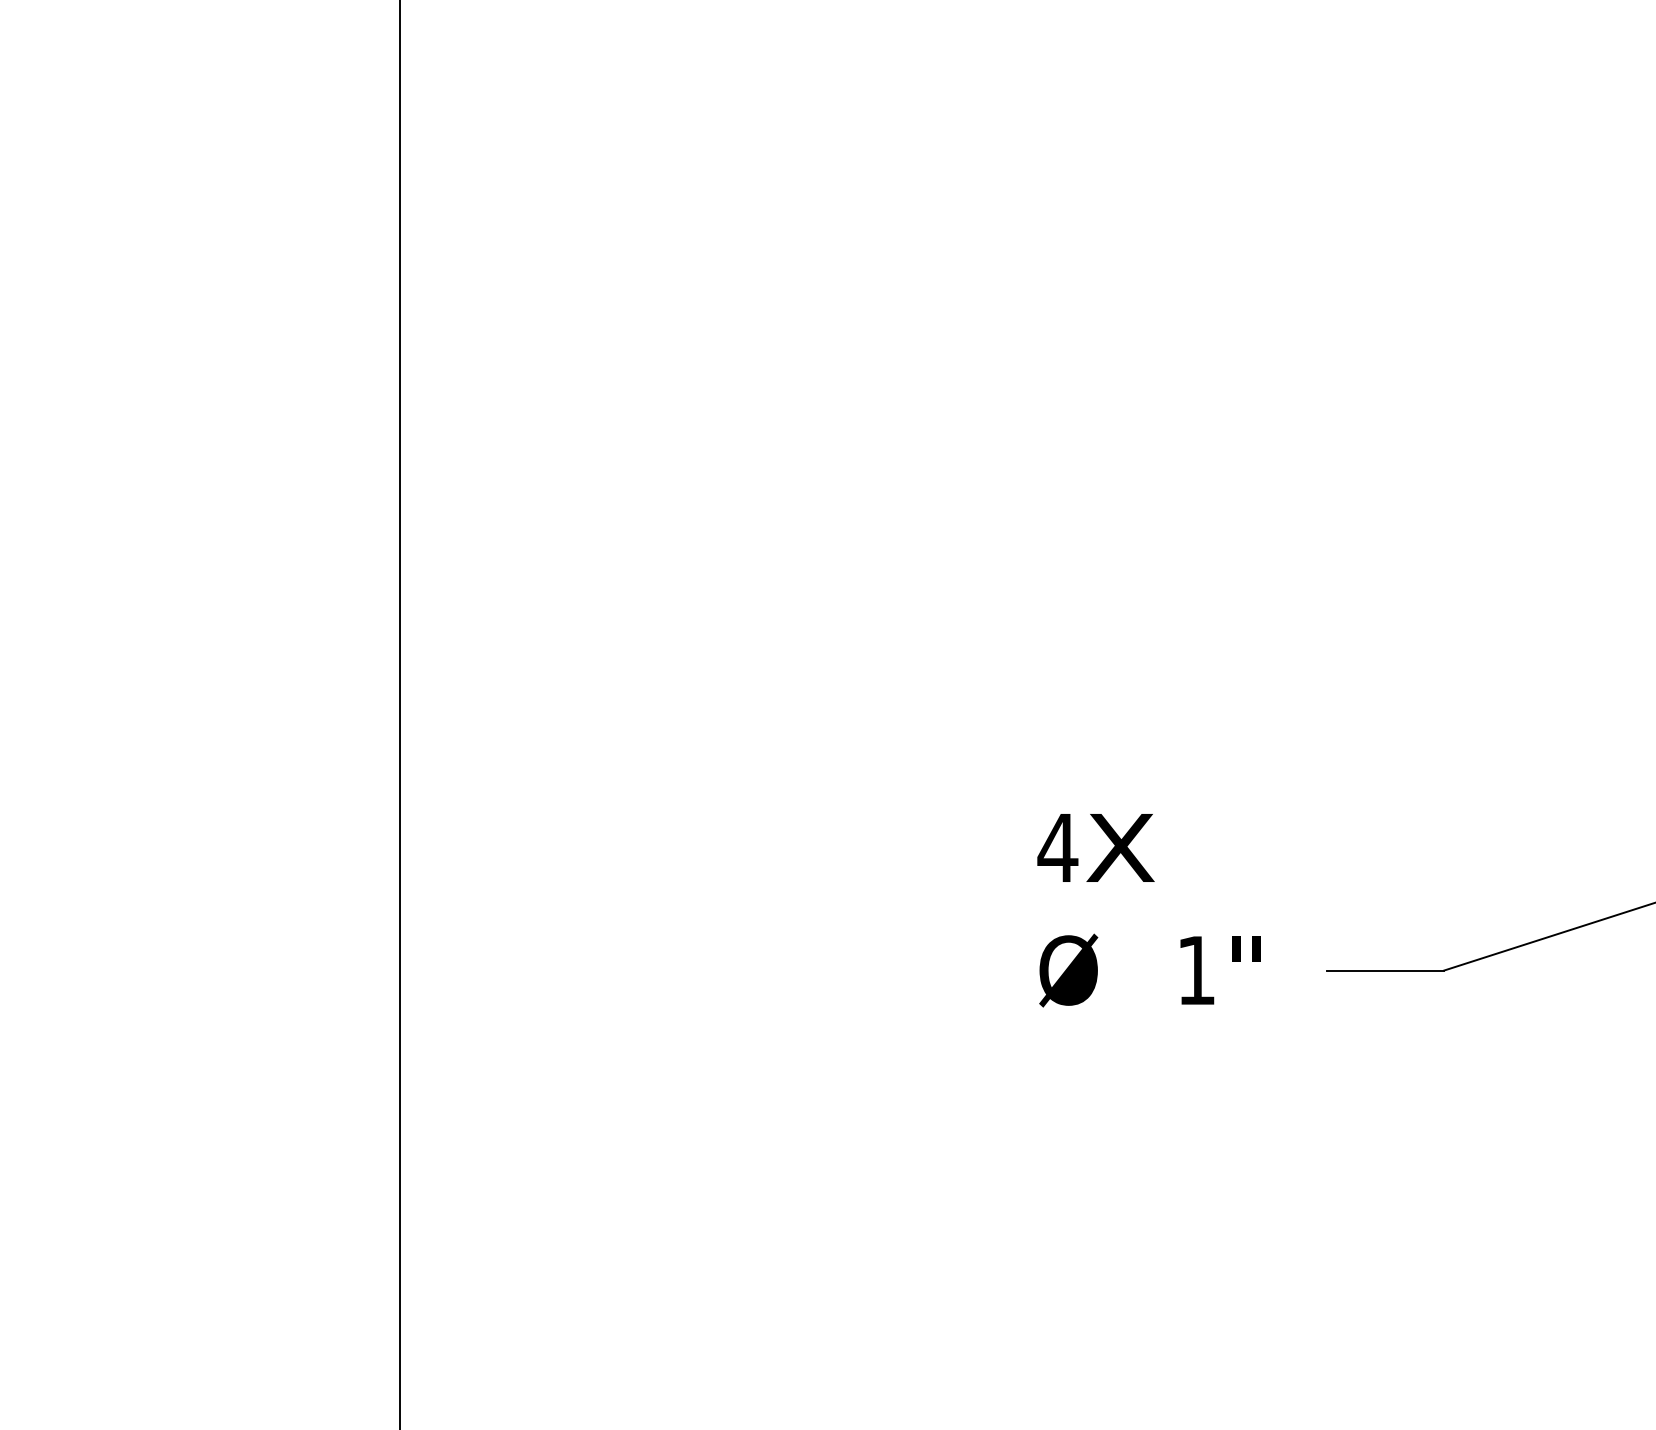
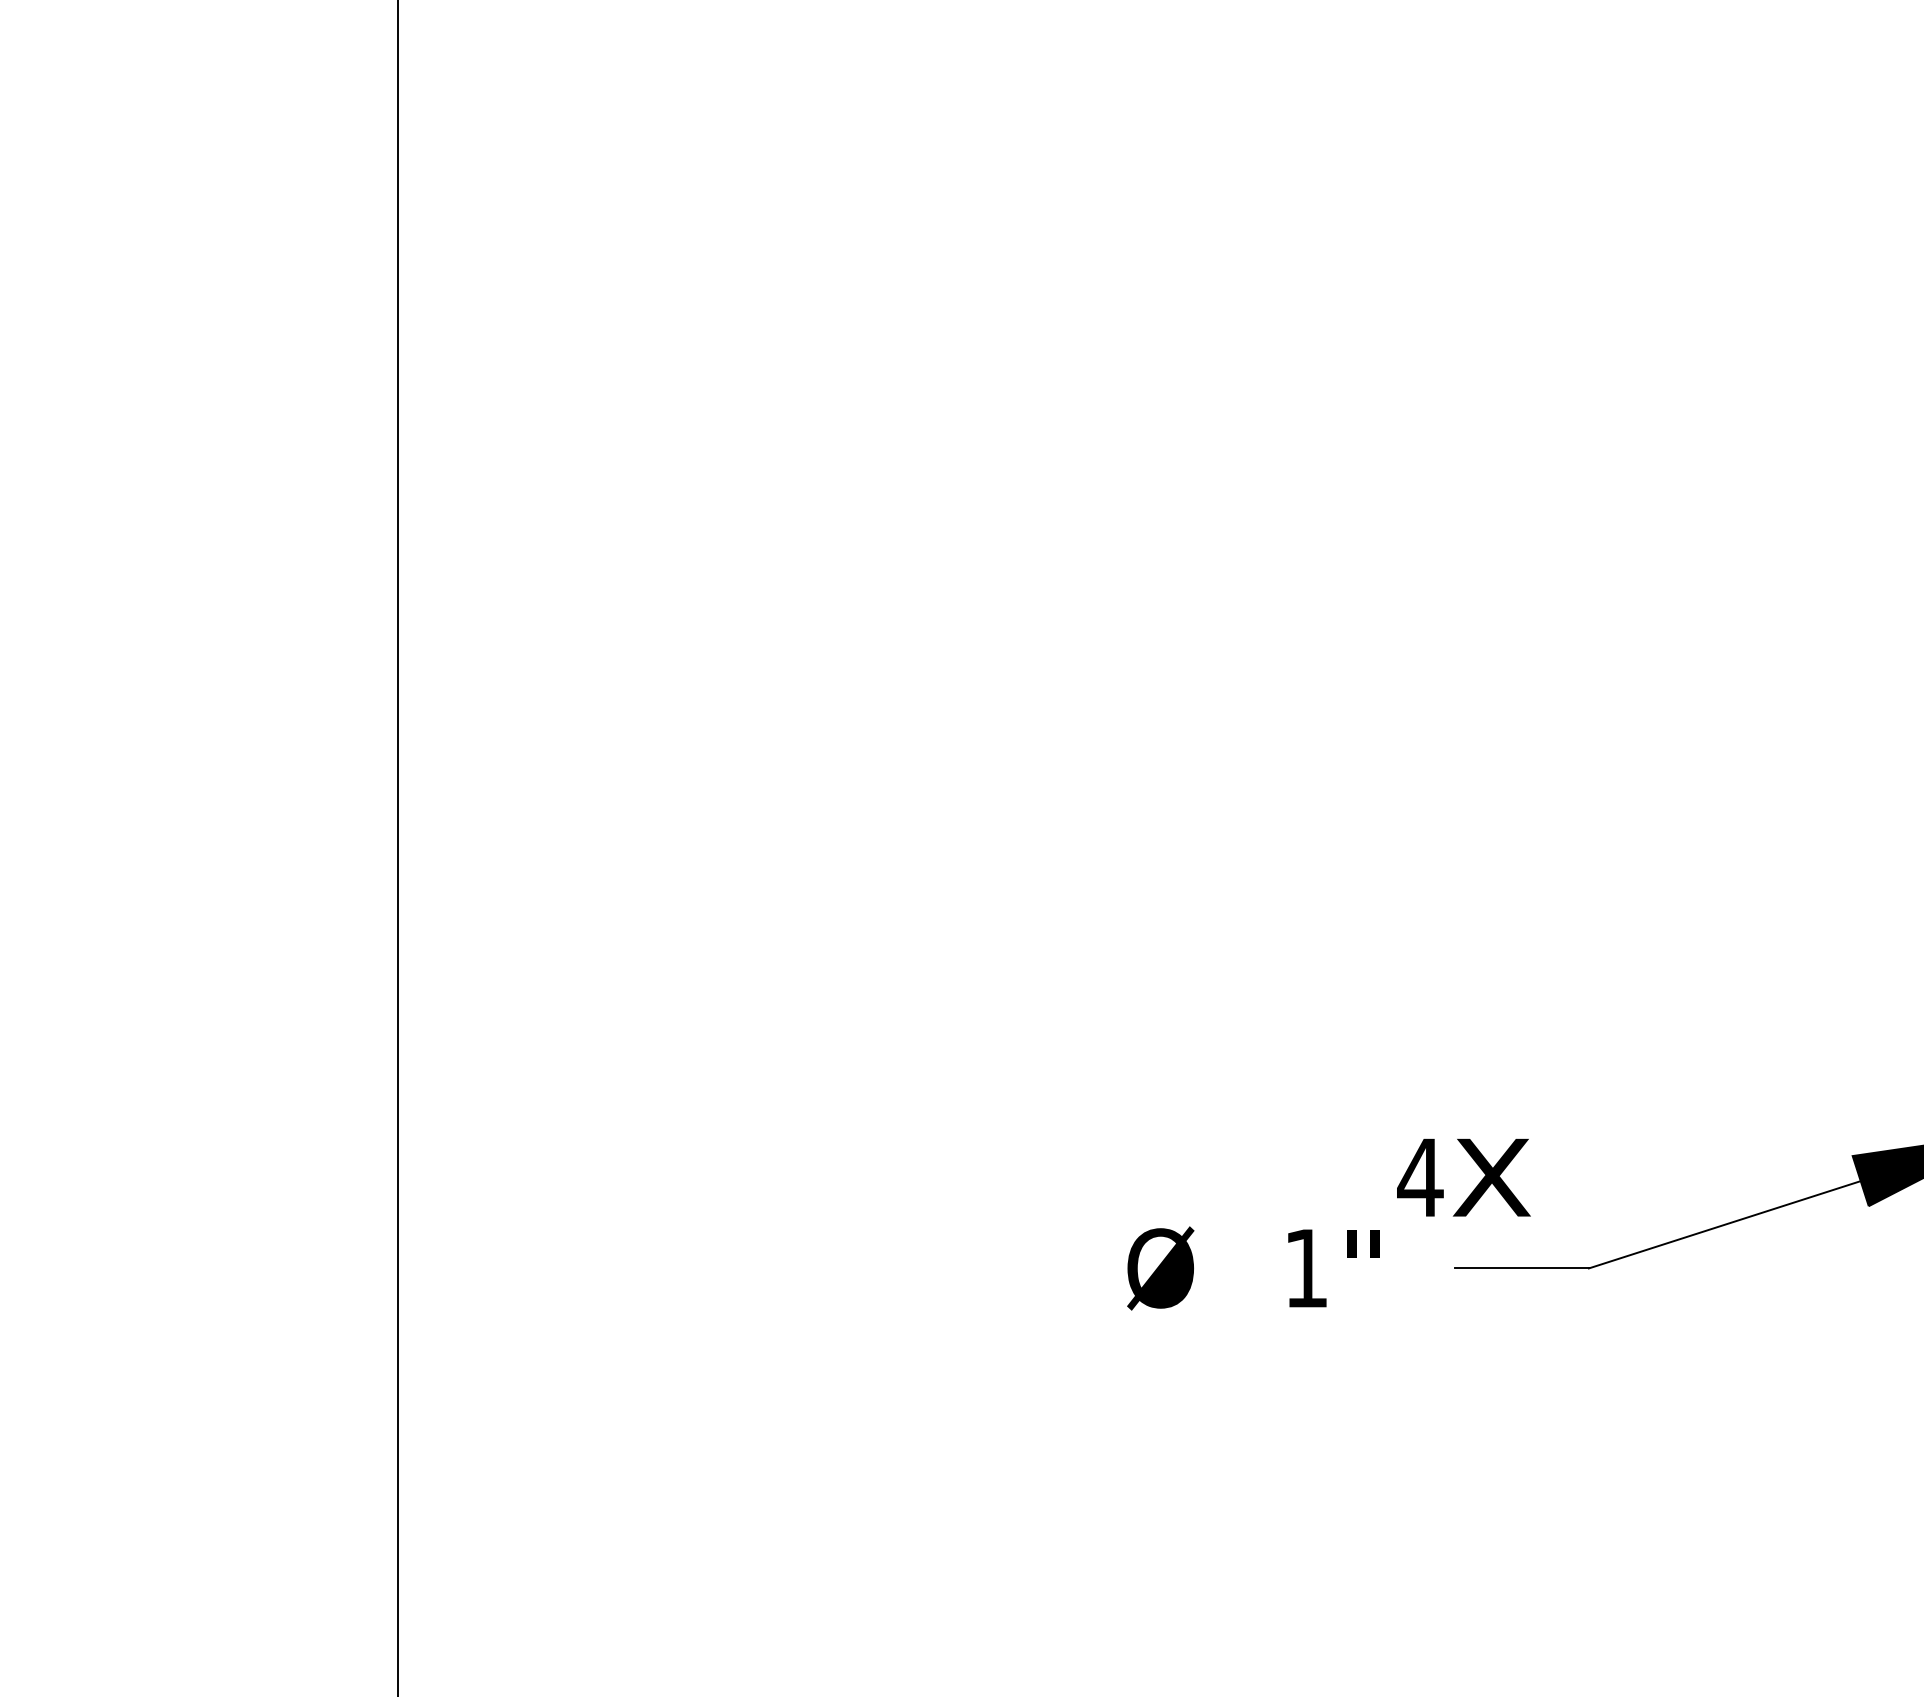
text: (1095, 847) -> (1463, 1177), moved

